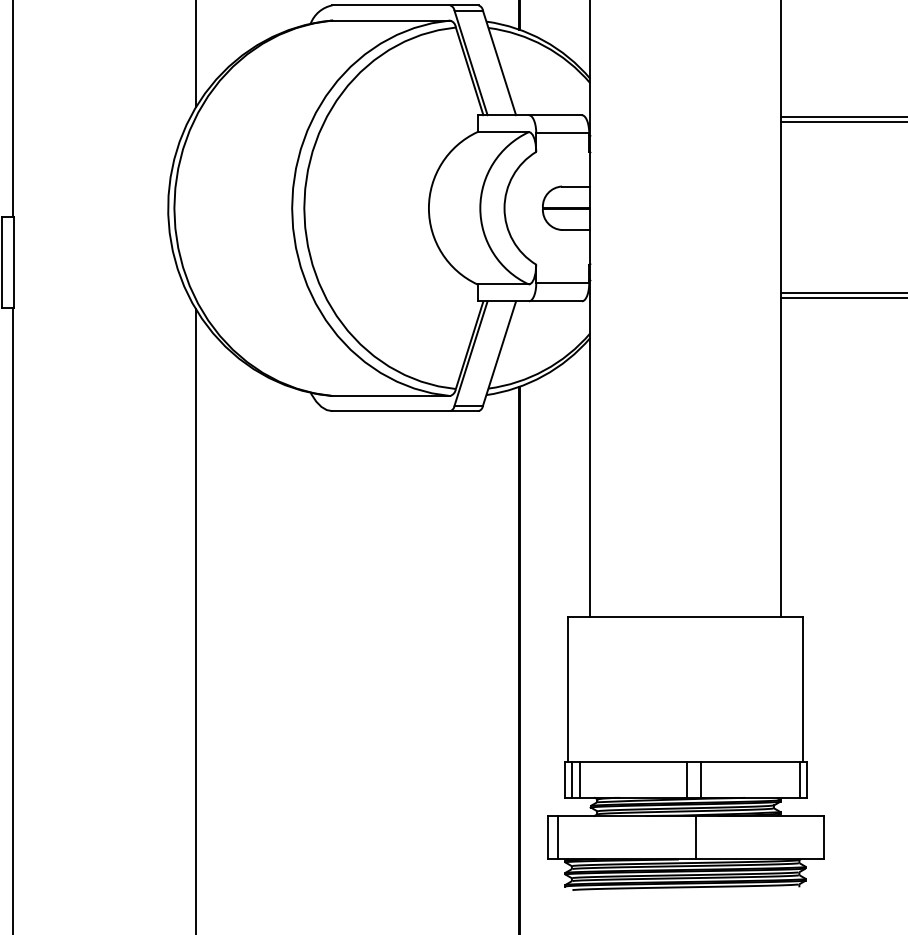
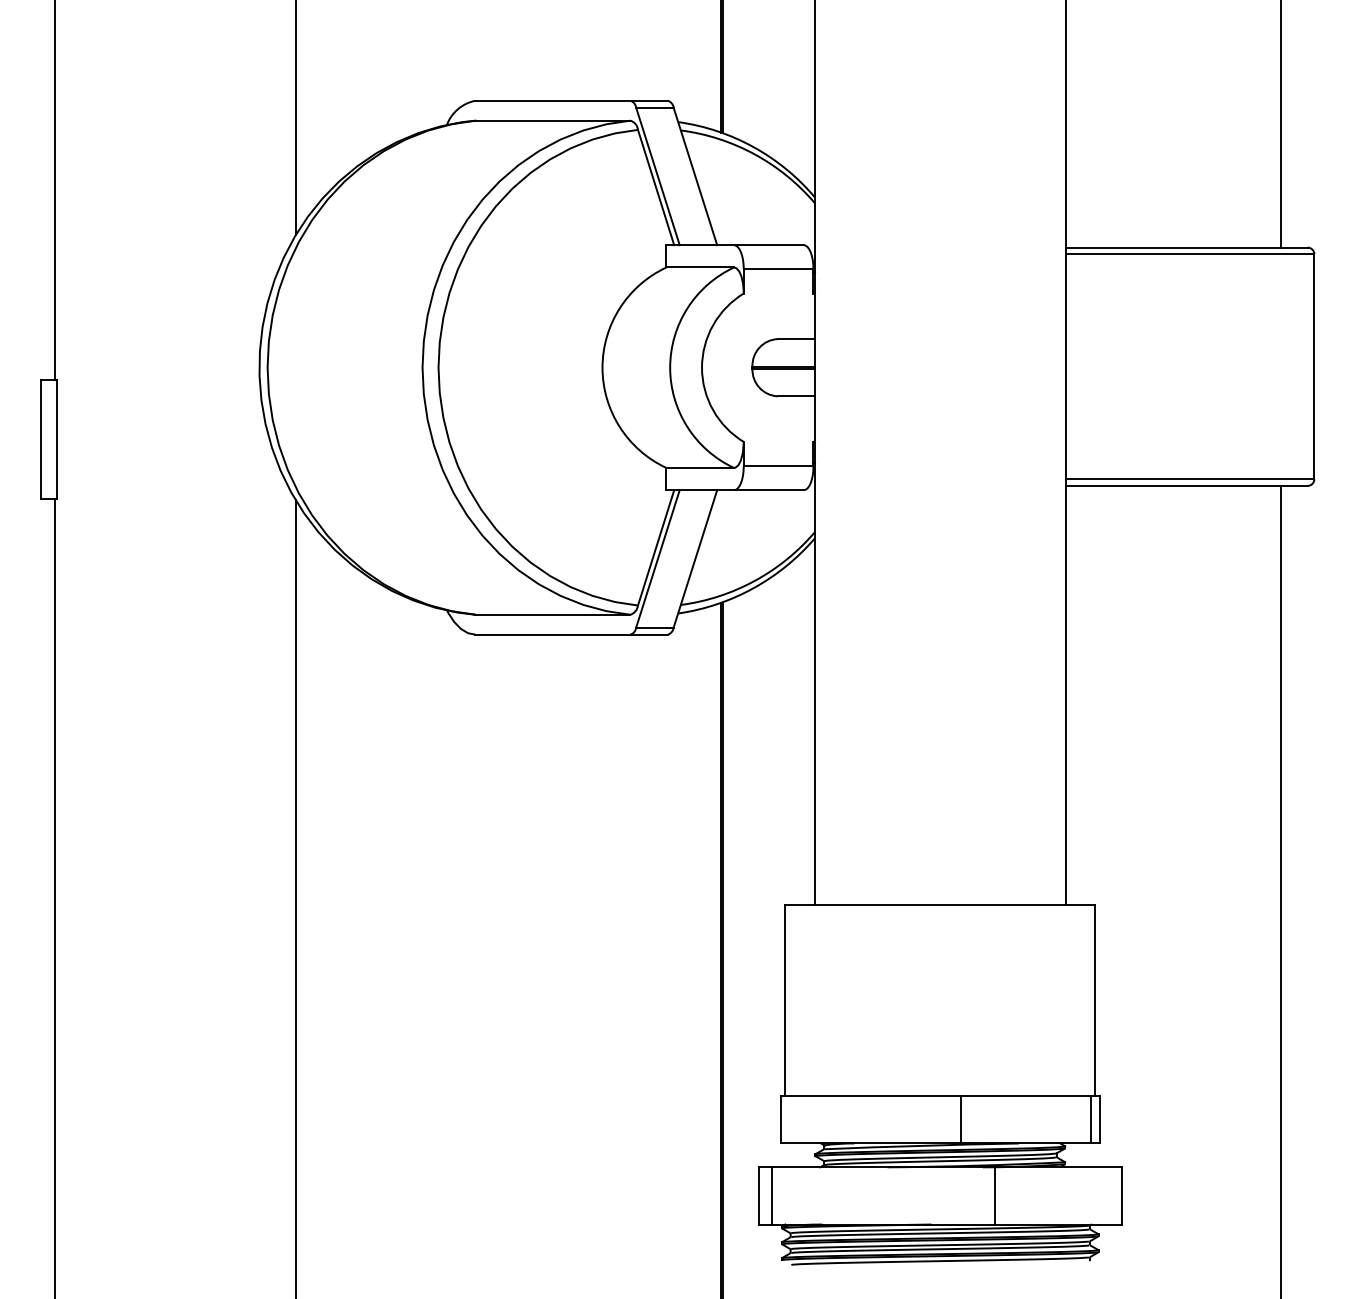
line: (572, 779) -> (791, 1119), removed
line: (580, 779) -> (801, 1119), removed
line: (687, 779) -> (942, 1119), removed
line: (695, 837) -> (995, 1195), moved

